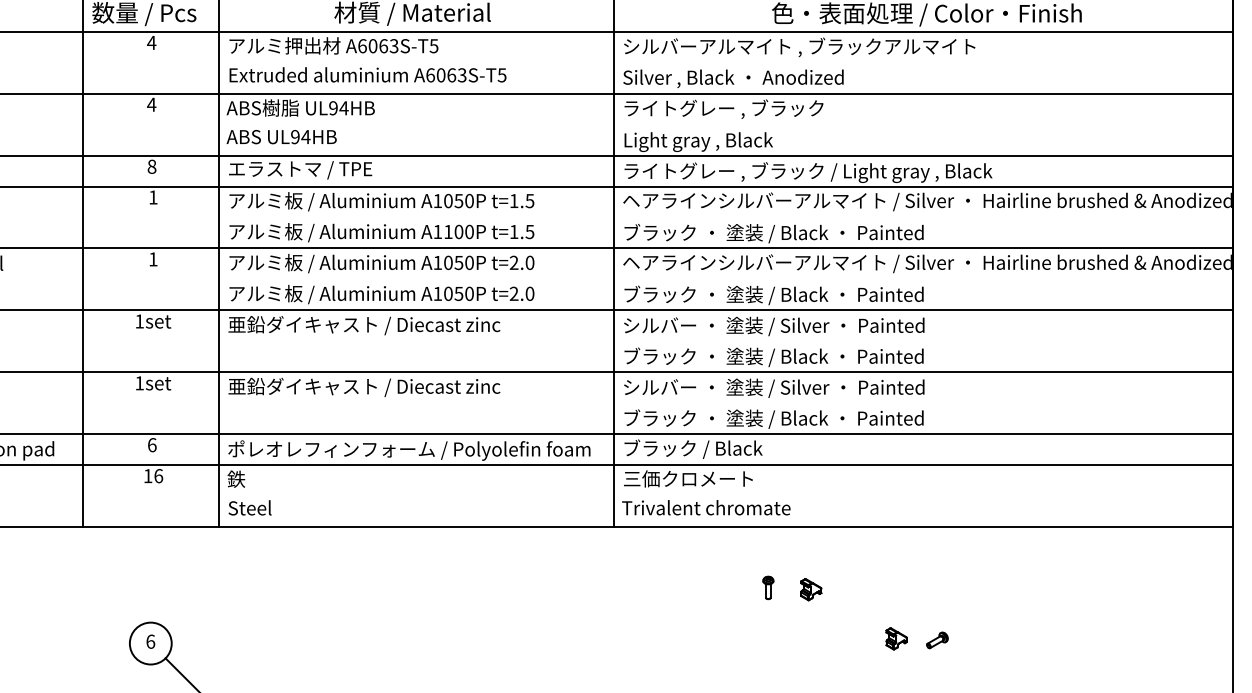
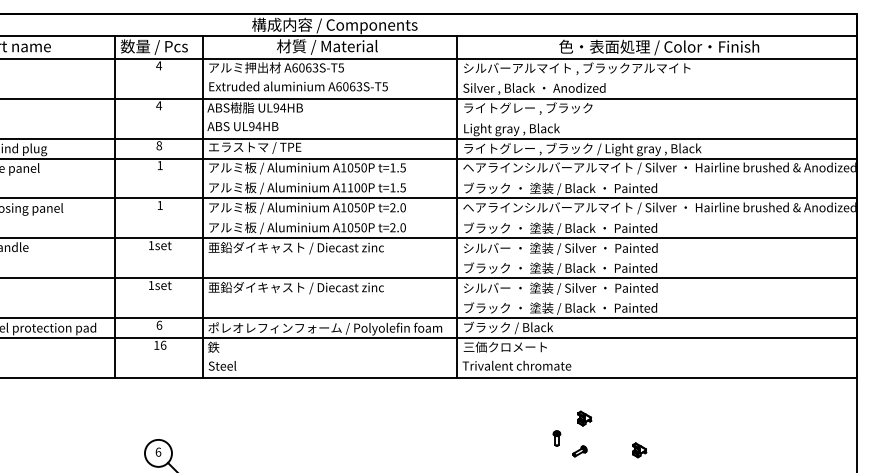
part: (767, 587) -> (556, 438), moved
part: (936, 640) -> (579, 451), moved

